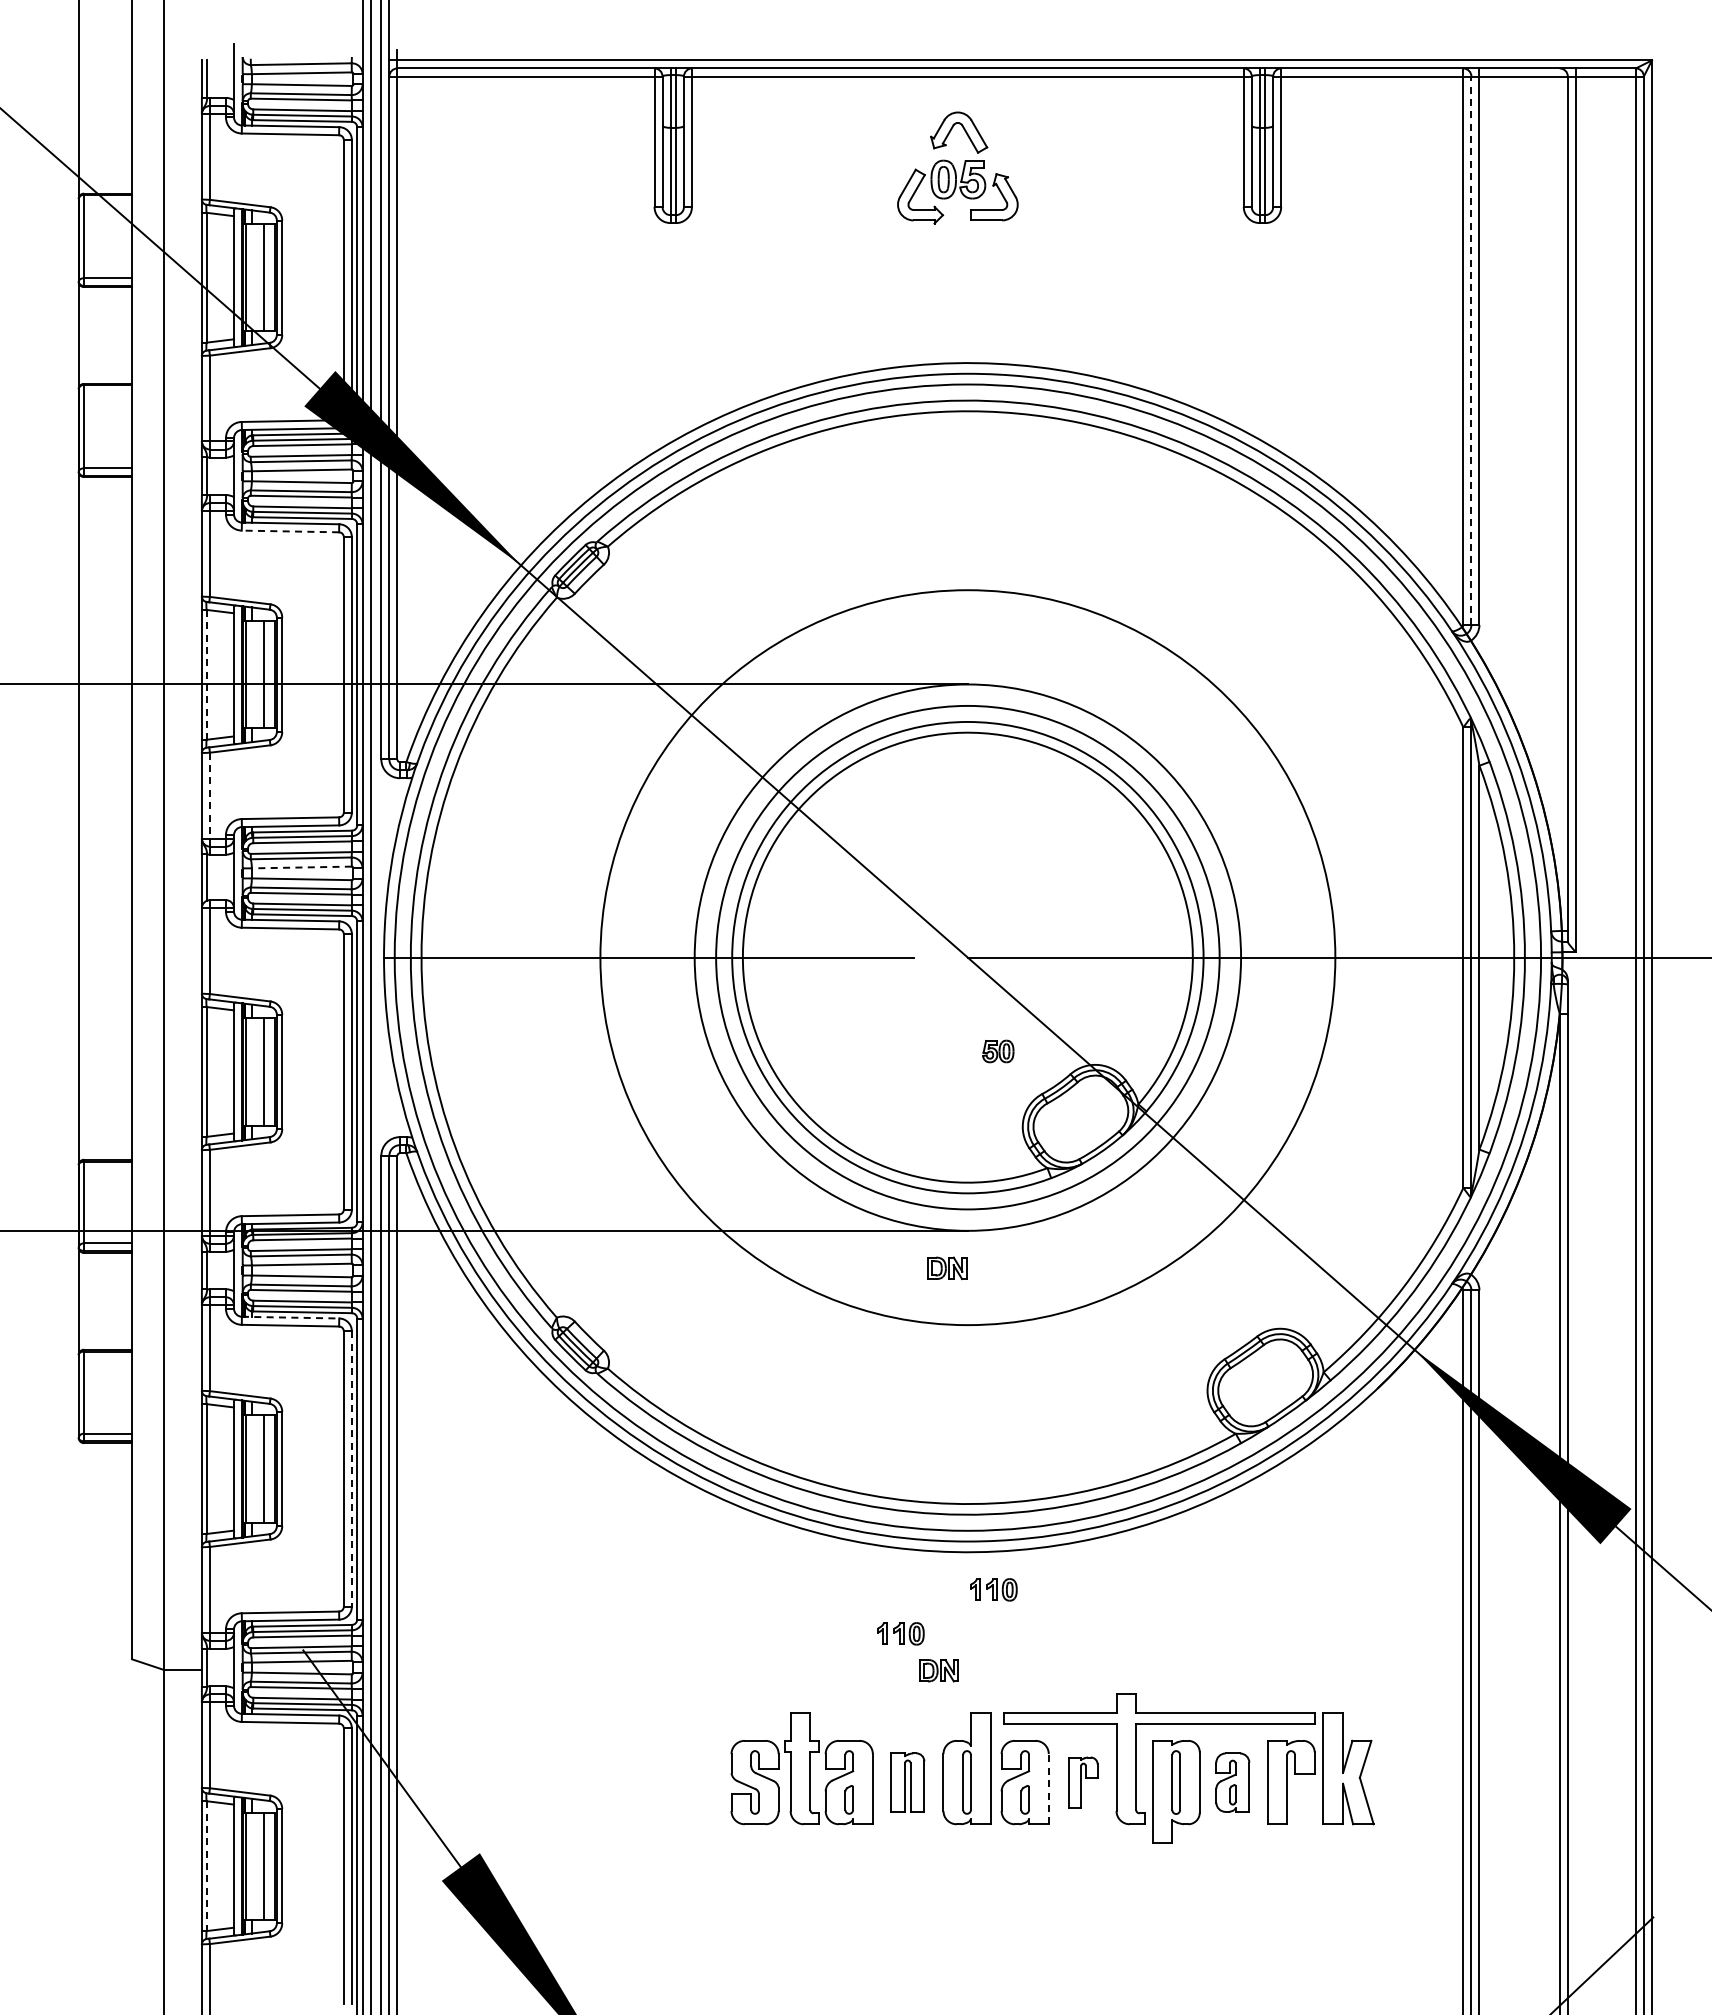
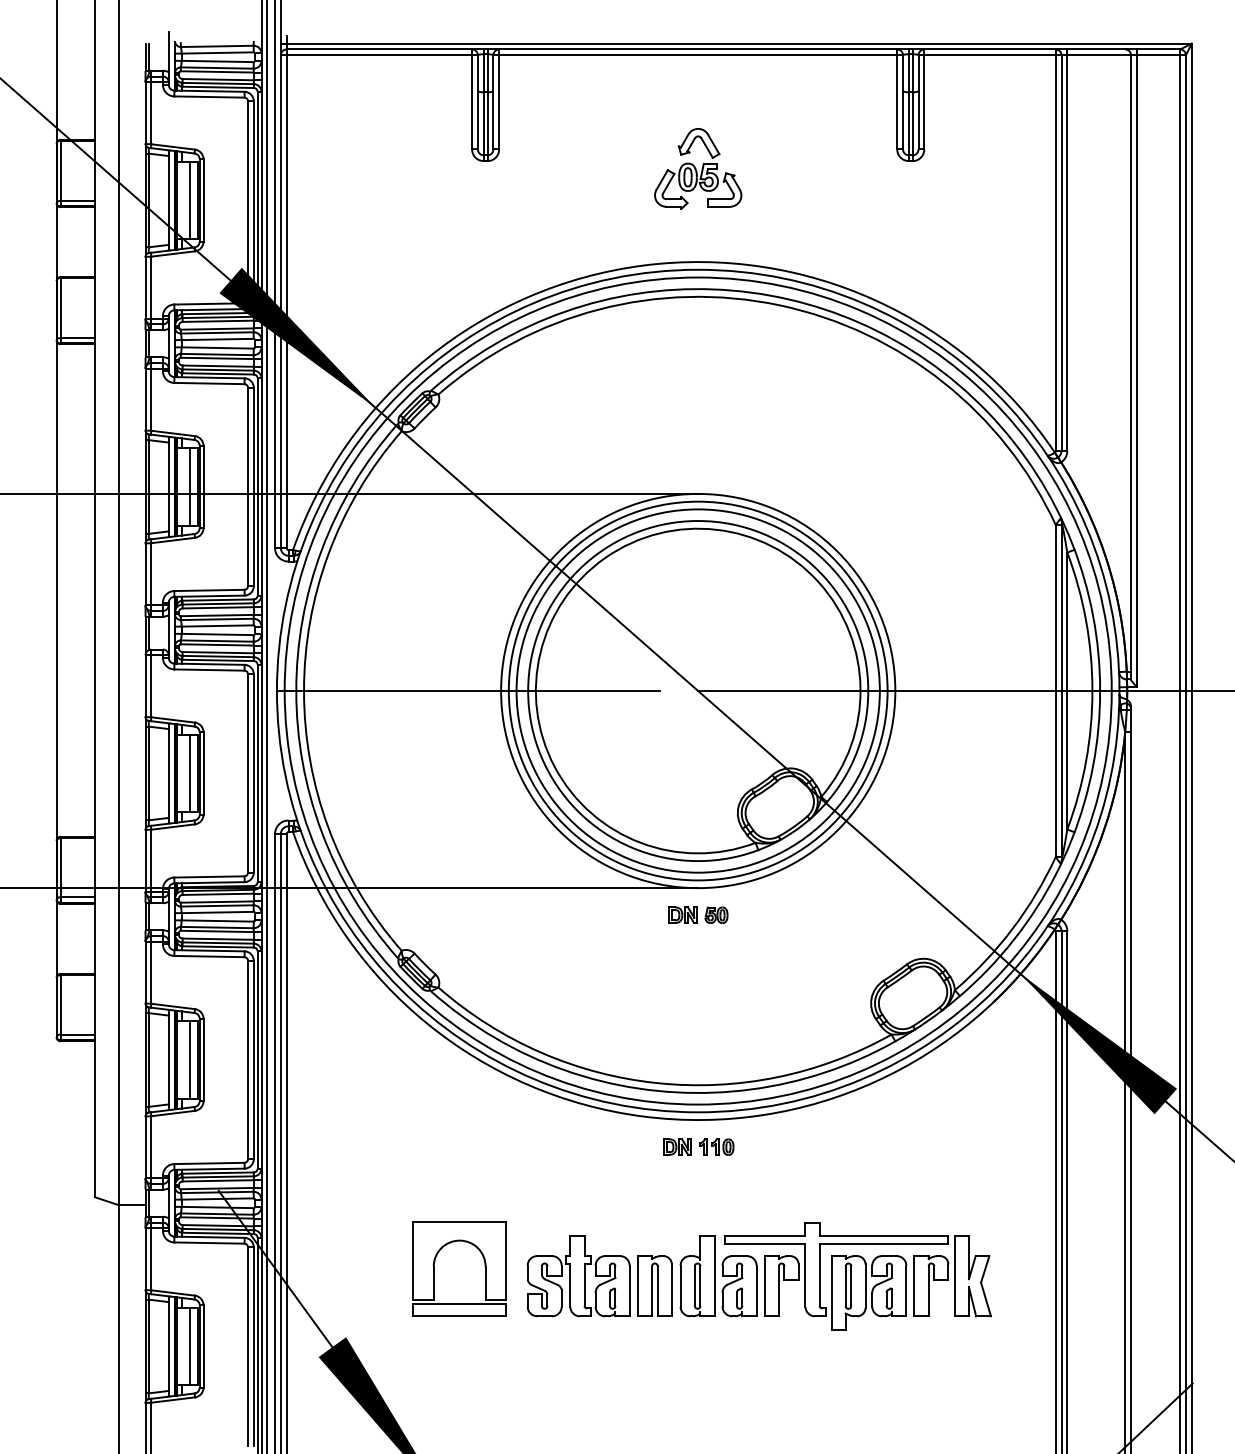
part: (957, 167) -> (697, 168), moved
line: (1471, 350) -> (1061, 252), dashed -> solid
line: (290, 531) -> (209, 383), dashed -> solid
line: (206, 674) -> (148, 486), dashed -> solid
line: (209, 795) -> (151, 574), dashed -> solid
line: (301, 867) -> (217, 625), dashed -> solid
circle: (967, 957) -> (697, 690), size x0.71
part: (998, 1051) -> (716, 915), moved
line: (290, 1317) -> (209, 950), dashed -> solid
line: (351, 1469) -> (253, 1060), dashed -> solid
part: (900, 1633) -> (649, 1178), removed
part: (938, 1670) -> (677, 1146), moved
part: (672, 1758) -> (485, 1268), added
part: (907, 1782) -> (654, 1286), size x1.43
part: (1083, 1782) -> (781, 1286), size x1.67
part: (1232, 1782) -> (889, 1286), size x1.43
line: (1048, 1788) -> (756, 1290), dashed -> solid
line: (206, 1866) -> (148, 1346), dashed -> solid

